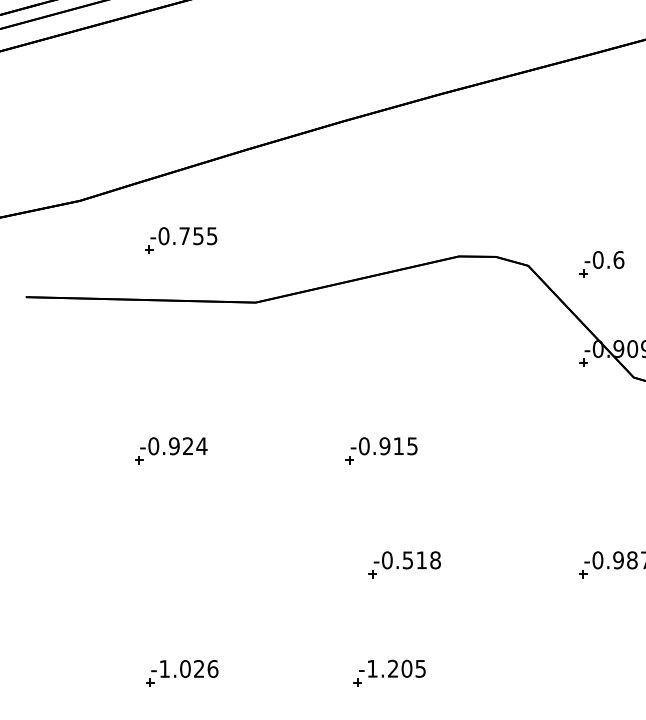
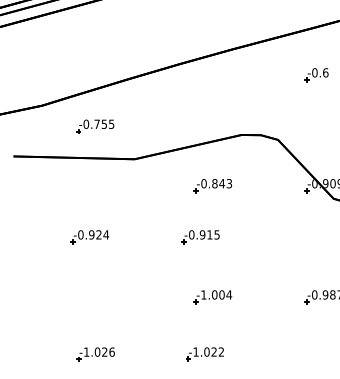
part: (601, 265) -> (316, 75), moved
part: (403, 354) -> (212, 186), added
text: (411, 559) -> (216, 294), -0.518 -> -1.004
text: (405, 667) -> (213, 351), -1.205 -> -1.022

